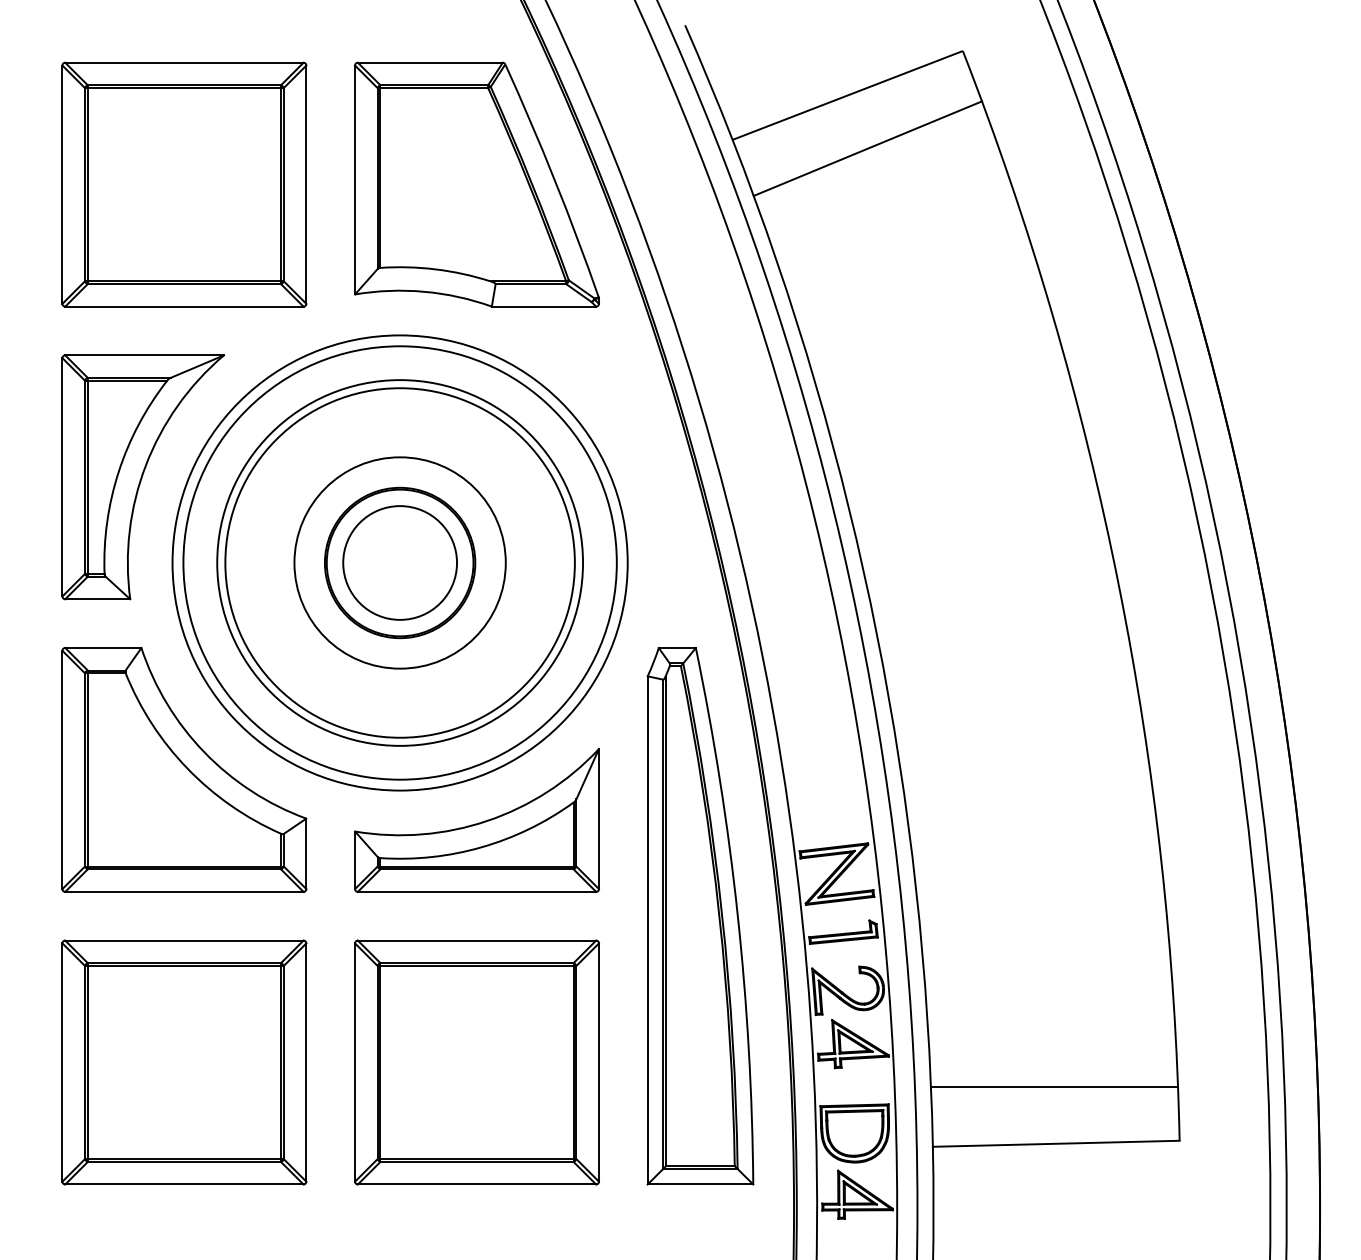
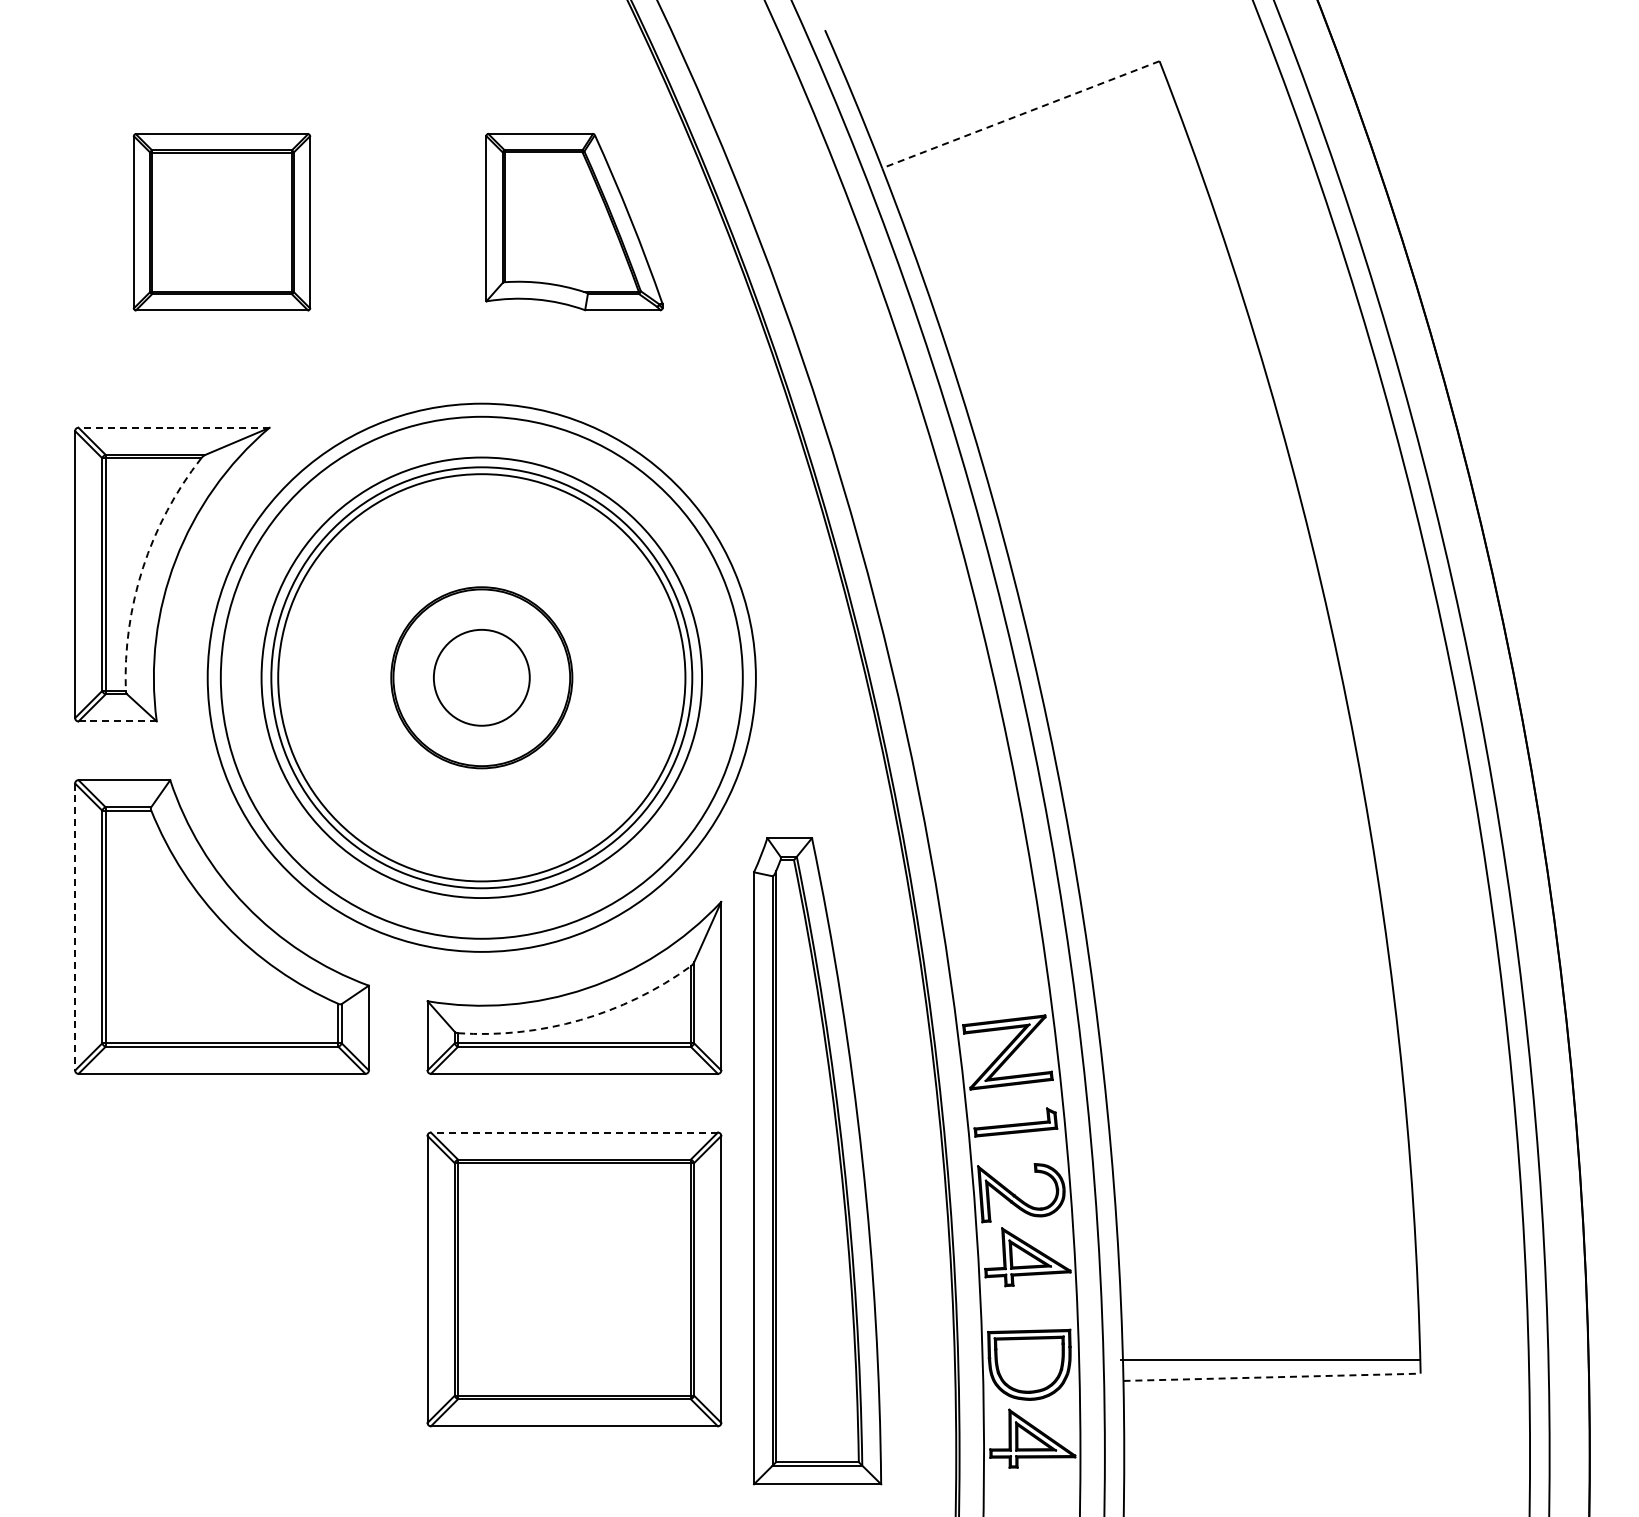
line: (847, 95) -> (1020, 114), solid -> dashed
line: (867, 148) -> (1044, 178), removed
part: (183, 184) -> (221, 222), size x0.6
part: (477, 184) -> (574, 221), size x0.6
line: (144, 355) -> (174, 427), solid -> dashed
arc: (118, 471) -> (142, 567), solid -> dashed
circle: (399, 562) -> (481, 677), size x0.7
circle: (399, 562) -> (481, 677), size x1.6
line: (98, 599) -> (118, 721), solid -> dashed
line: (62, 770) -> (75, 927), solid -> dashed
arc: (482, 847) -> (580, 1020), solid -> dashed
part: (700, 916) -> (817, 1161), moved
line: (476, 940) -> (573, 1132), solid -> dashed
part: (183, 1062) -> (221, 1279), removed
line: (1054, 1086) -> (1269, 1359), moved
line: (1056, 1143) -> (1272, 1377), solid -> dashed

